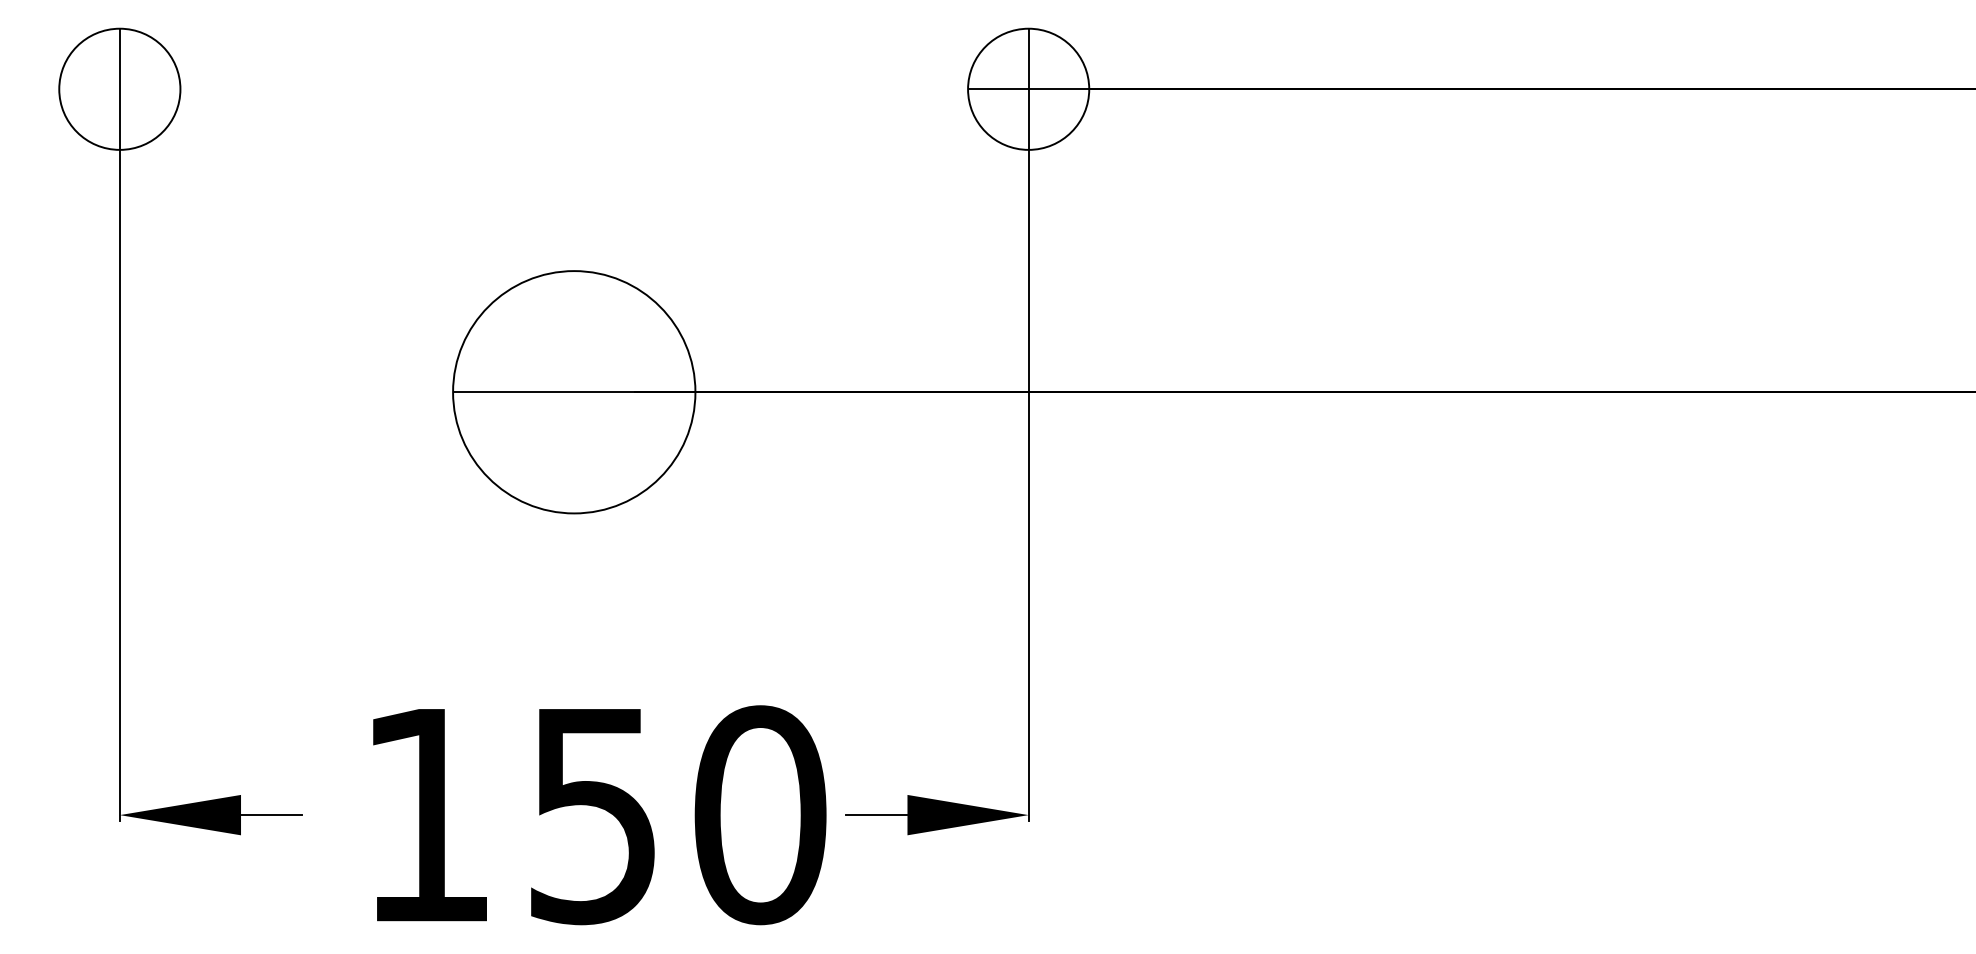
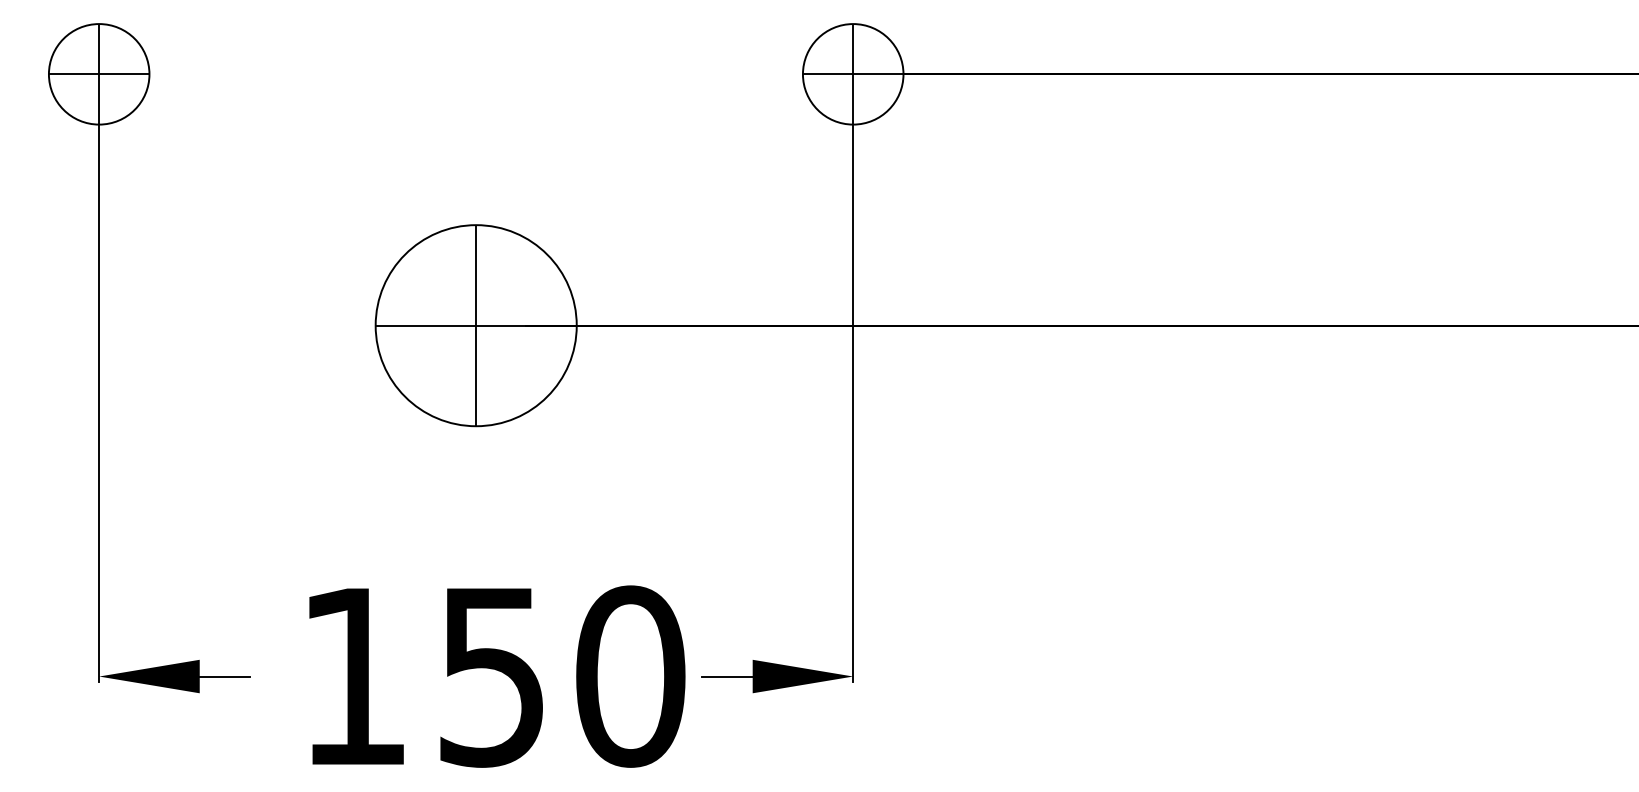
line: (119, 89) -> (98, 74), added
line: (574, 392) -> (476, 325), added

